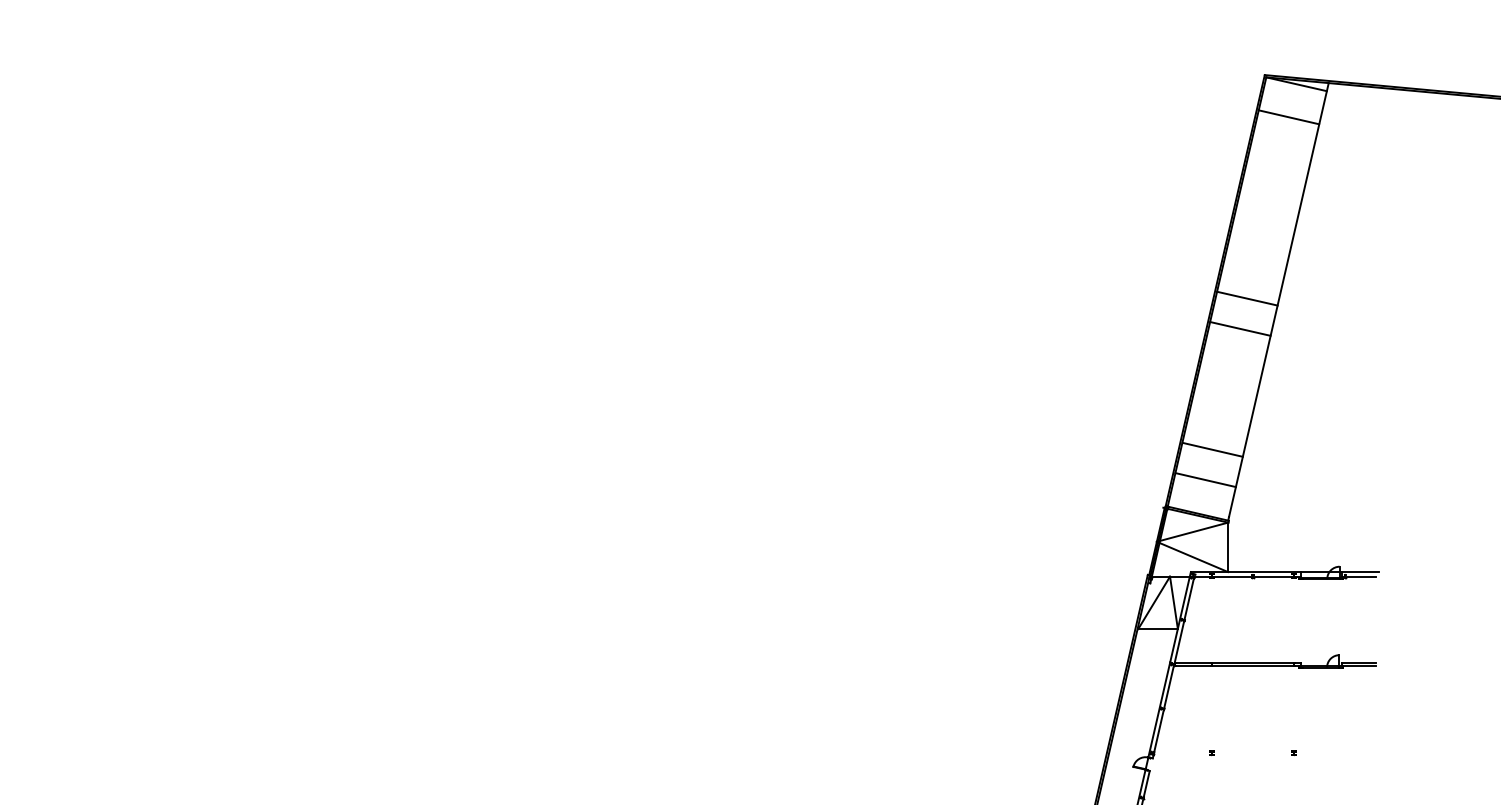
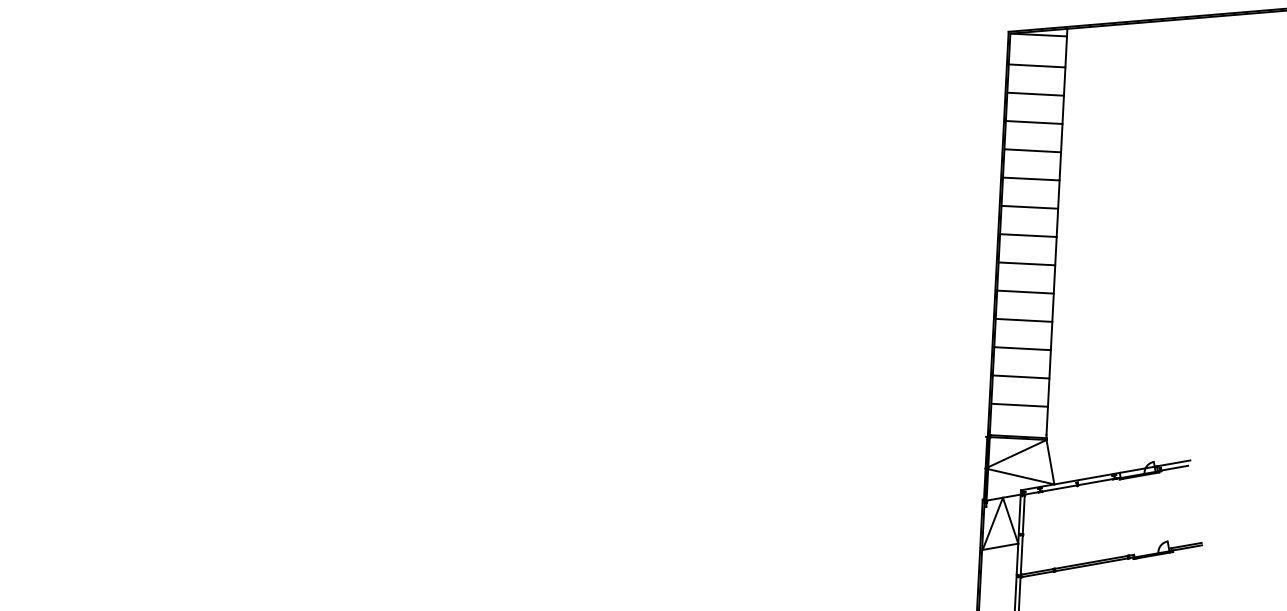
line: (1281, 147) -> (1035, 94), added
line: (1274, 177) -> (1033, 122), added
line: (1268, 208) -> (1033, 151), added
line: (1260, 238) -> (1030, 179), added
line: (1254, 268) -> (1030, 207), added
line: (1233, 359) -> (1025, 292), added
line: (1226, 389) -> (1024, 320), added
line: (1219, 419) -> (1022, 348), added

